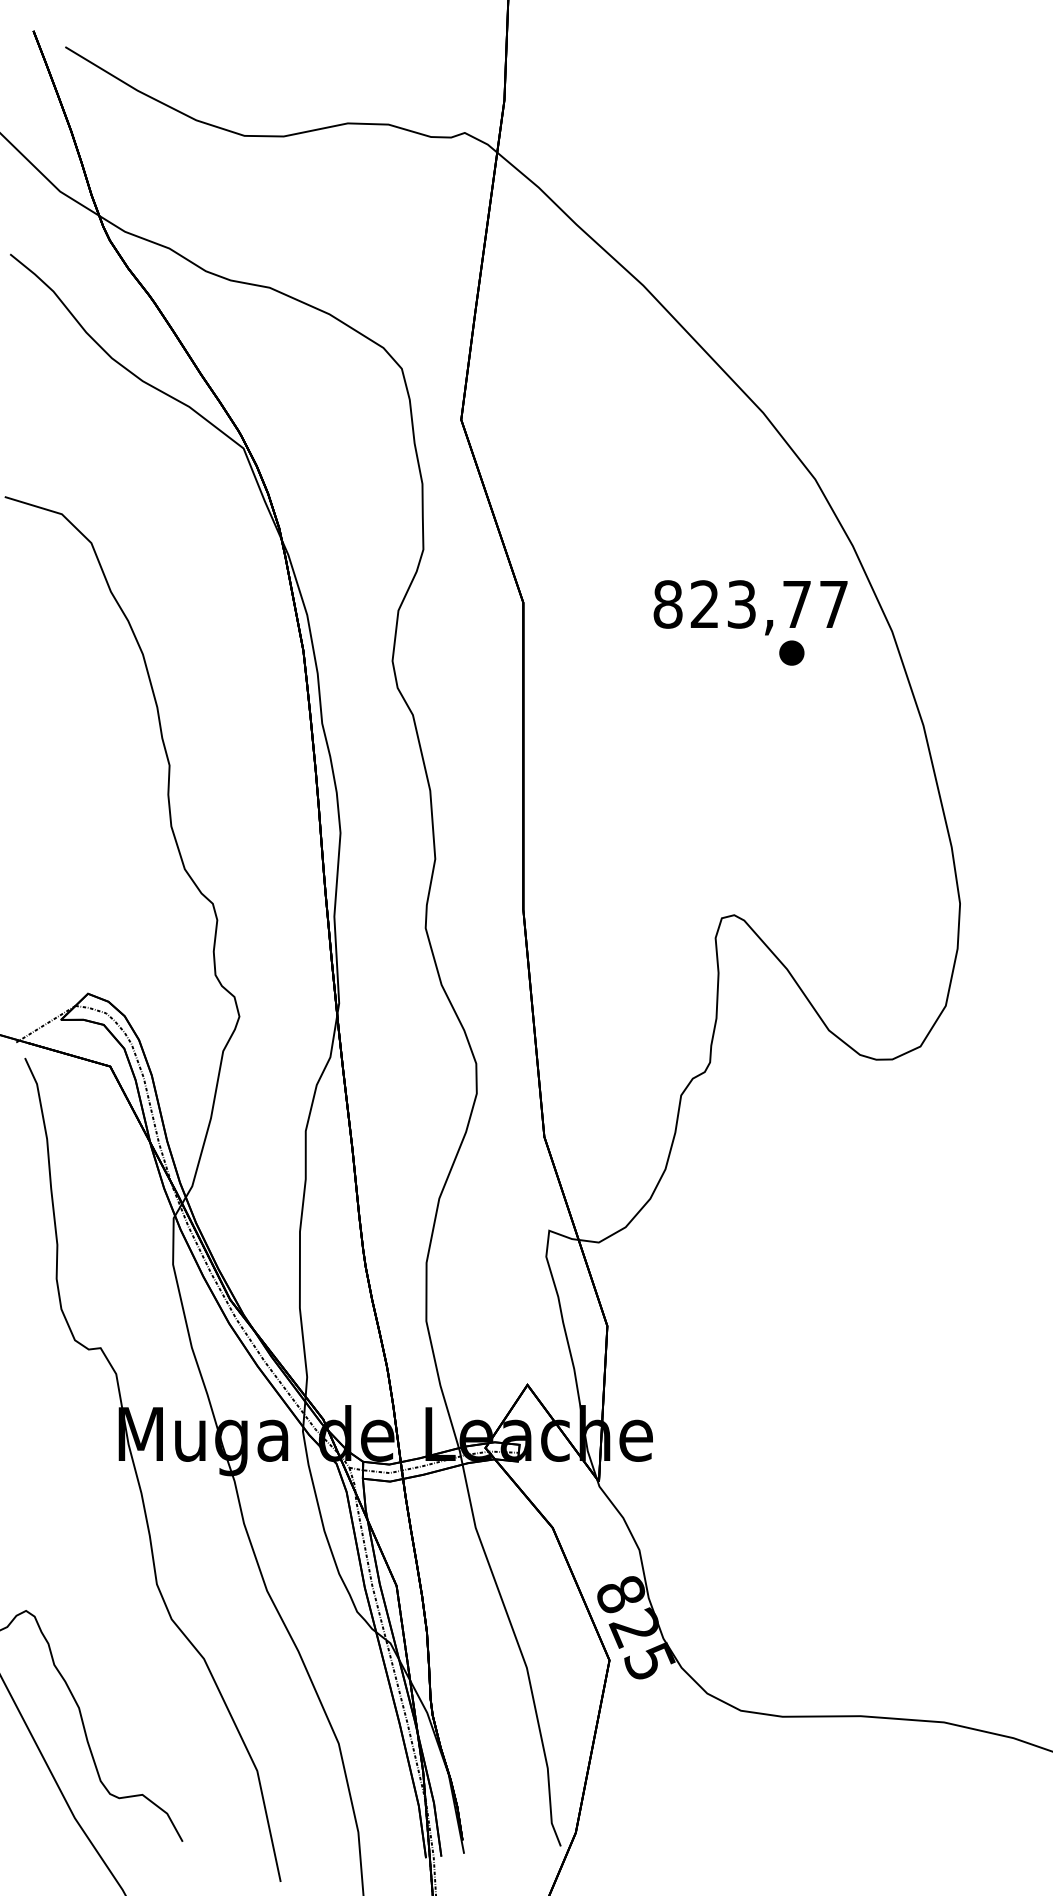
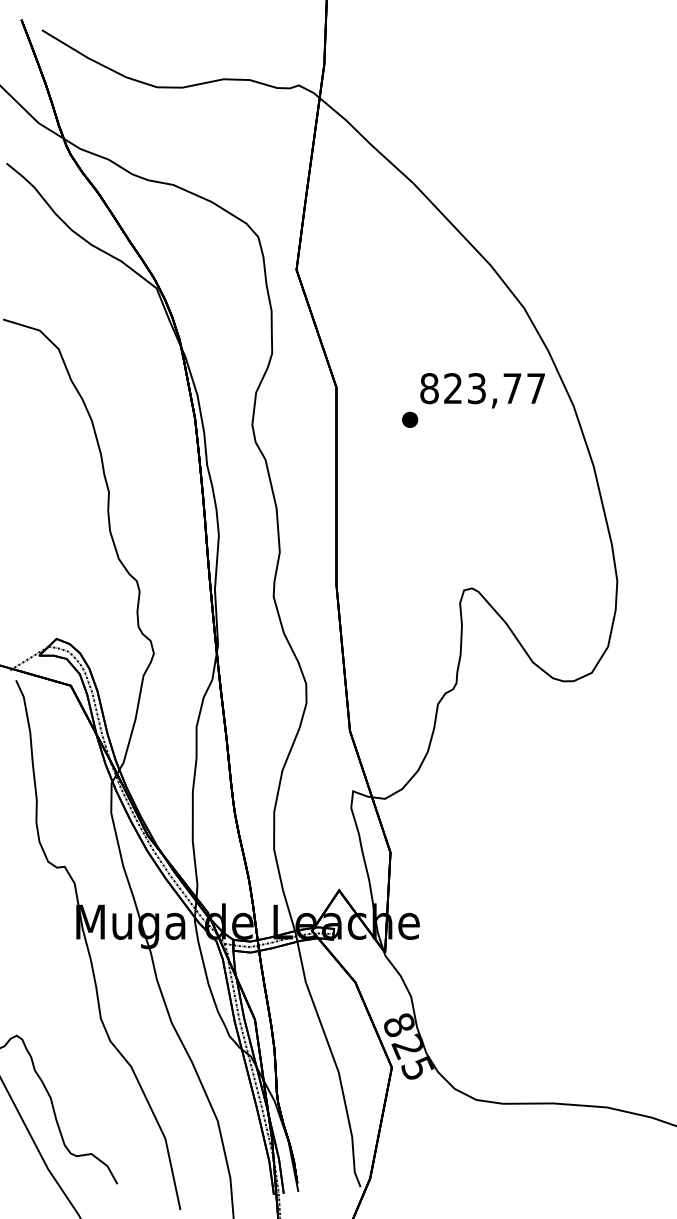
part: (792, 652) -> (410, 419), moved

